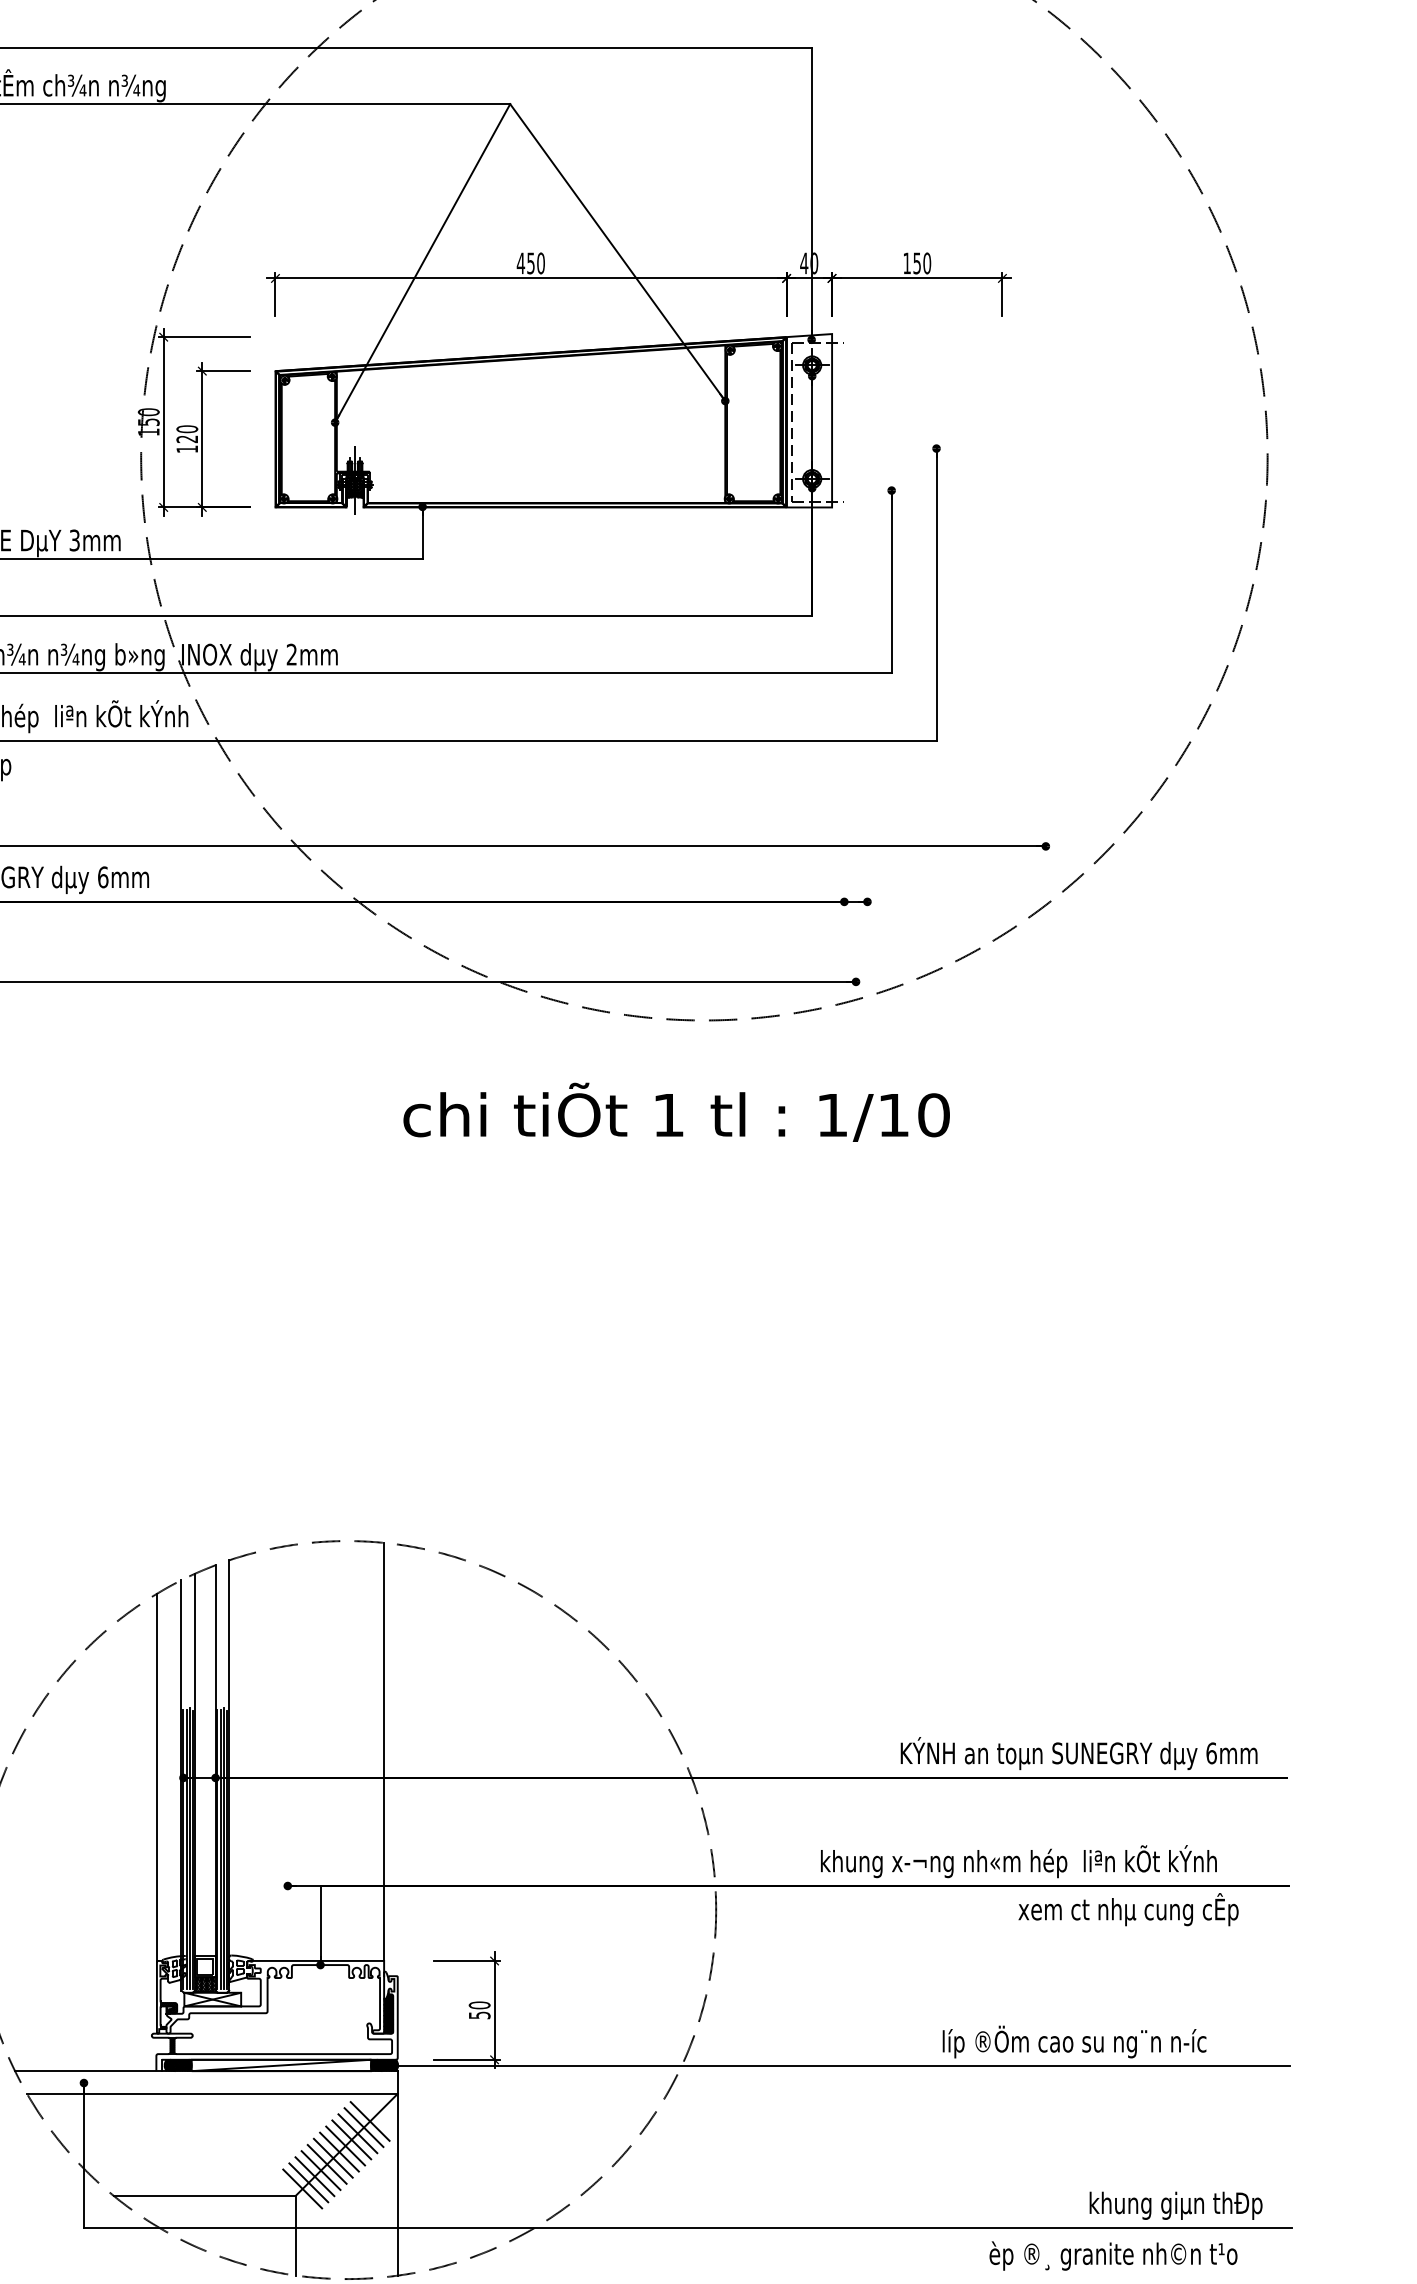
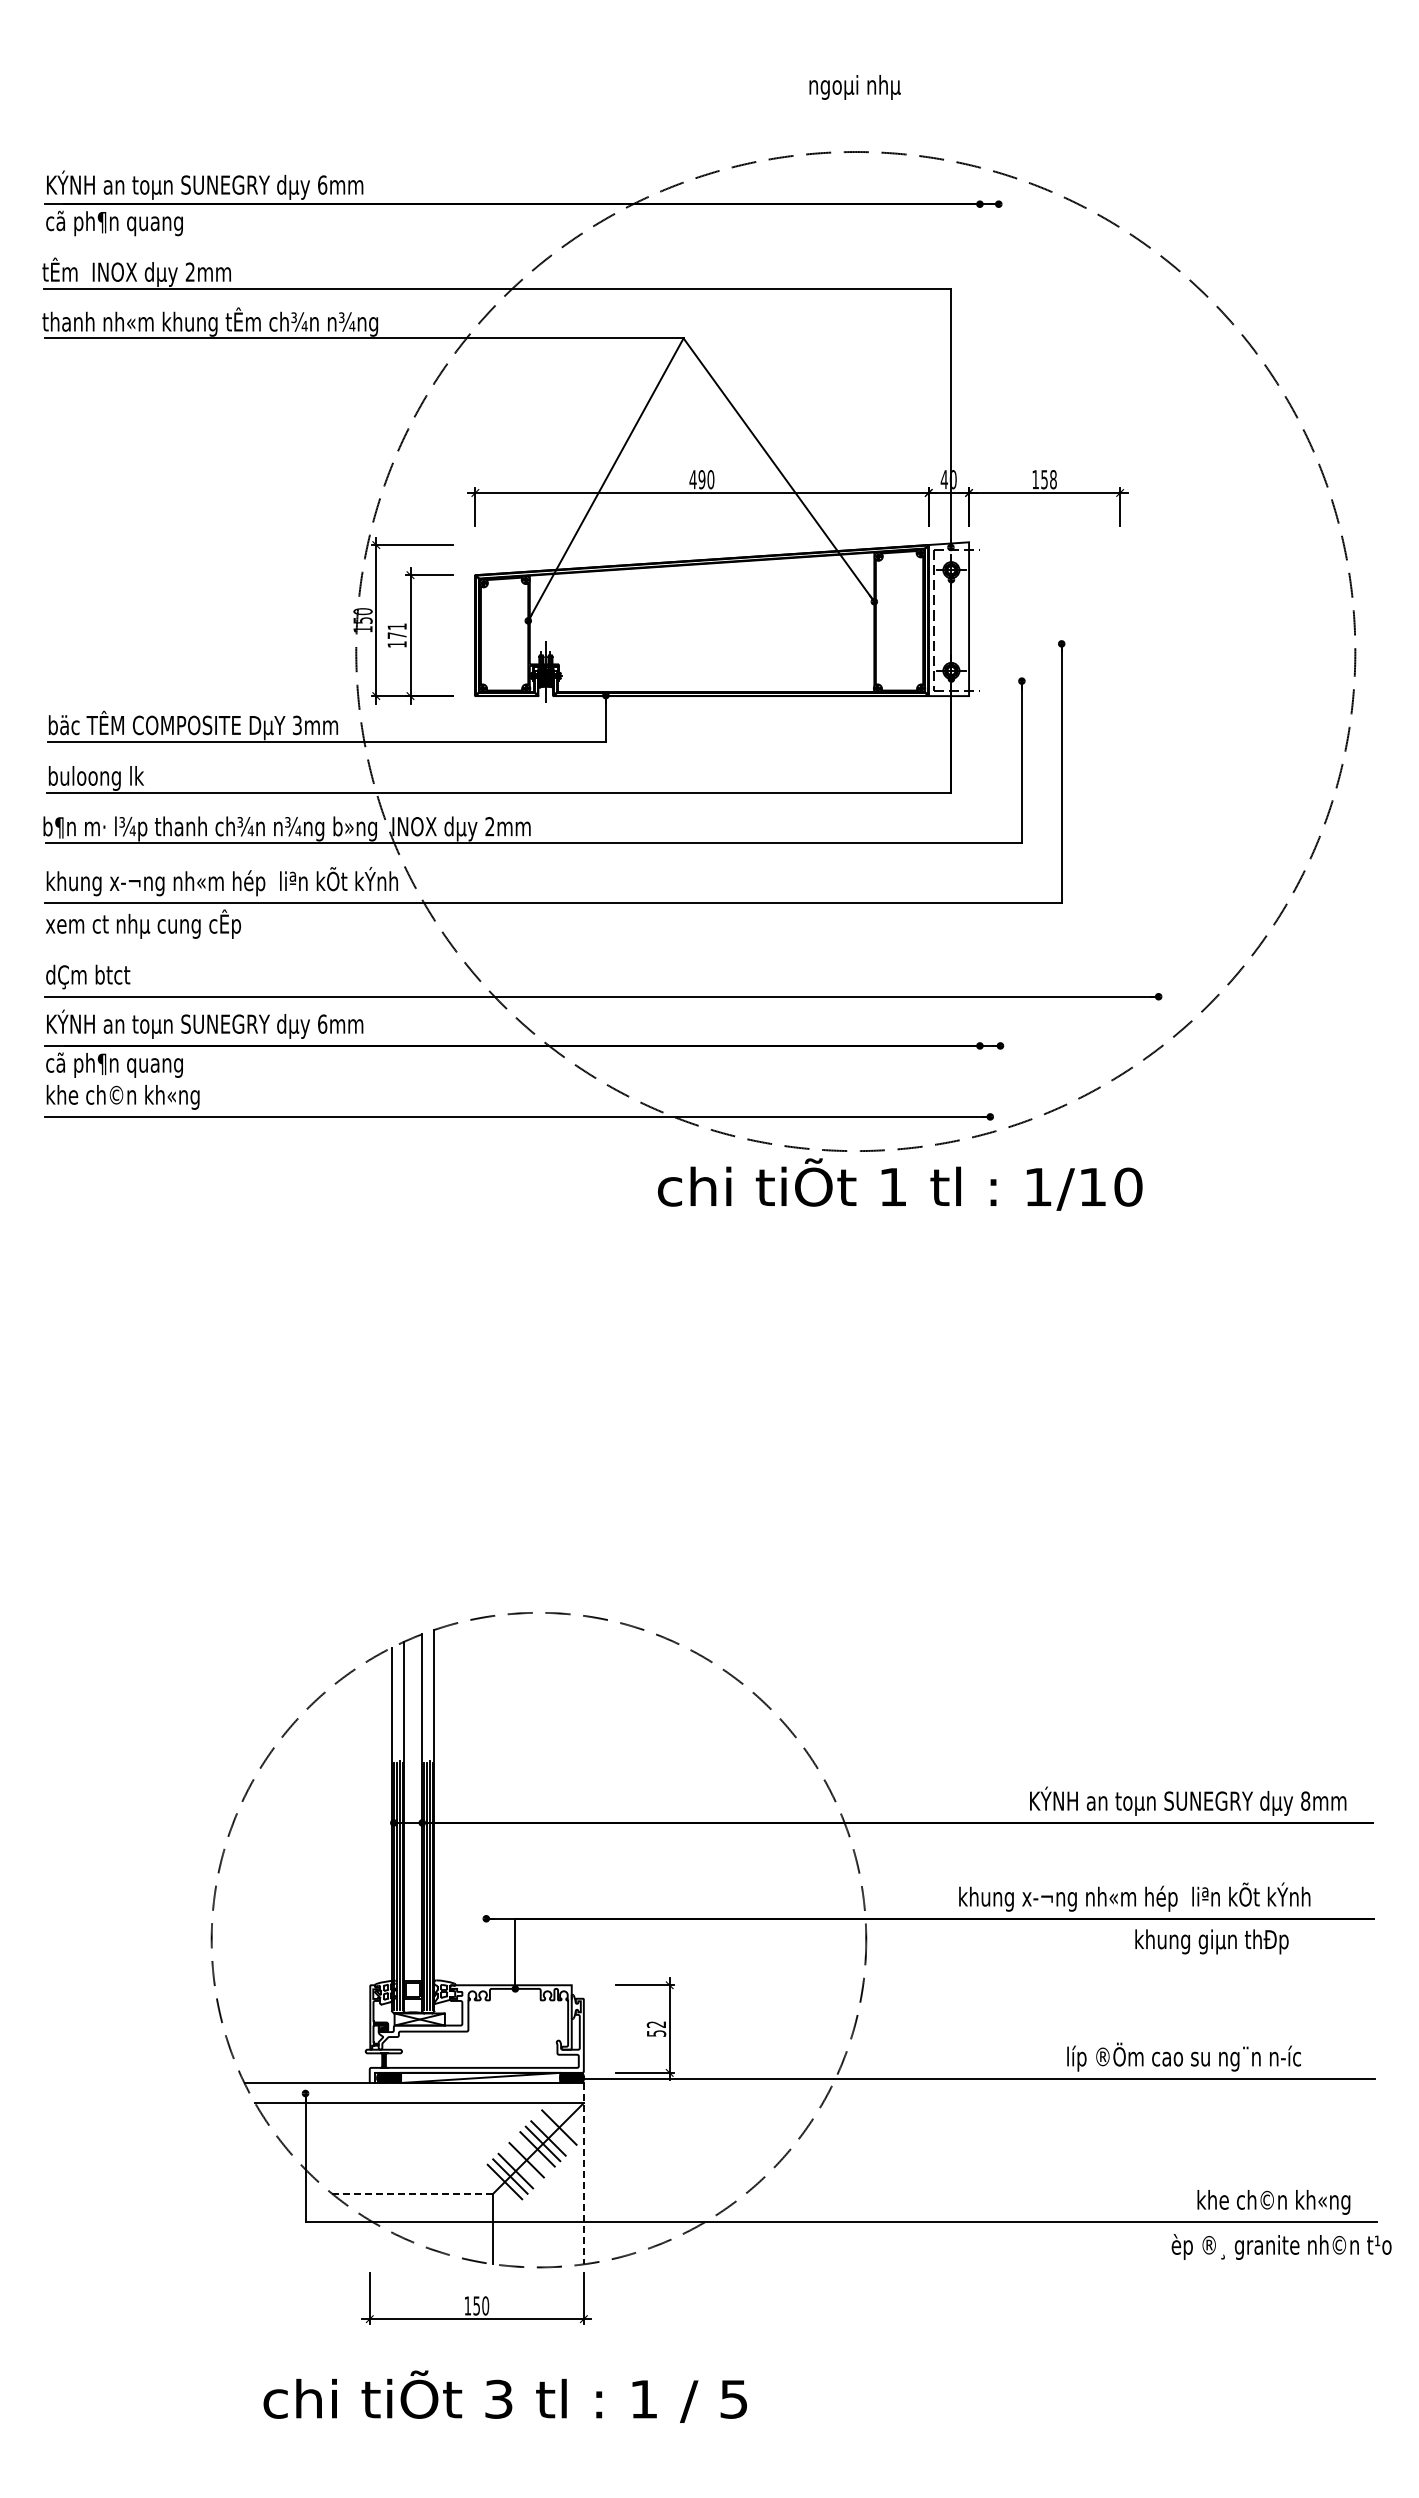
text: (530, 263) -> (701, 479), 450 -> 490
text: (927, 263) -> (1053, 479), 150 -> 158
text: (186, 433) -> (396, 630), 120 -> 171
text: (676, 1112) -> (900, 1184), moved
line: (383, 1751) -> (571, 1799), removed
text: (1211, 1752) -> (1305, 1800), 6mm -> 8mm
line: (157, 1777) -> (370, 1822), removed
text: (1127, 1909) -> (1231, 1939), xem ct nhµ cung cÊp -> khung giµn thÐp
hatch: (205, 1984) -> (413, 2006), removed
text: (479, 2005) -> (656, 2024), 50 -> 52
hatch: (388, 2011) -> (575, 2030), removed
line: (363, 2126) -> (553, 2132), removed
line: (338, 2151) -> (531, 2154), removed
line: (327, 2164) -> (521, 2165), removed
line: (397, 2173) -> (583, 2173), solid -> dashed
line: (302, 2189) -> (499, 2187), removed
line: (204, 2195) -> (412, 2193), solid -> dashed
text: (1187, 2205) -> (1284, 2202), khung giµn thÐp -> khe ch©n kh«ng
text: (1113, 2255) -> (1281, 2246), moved

